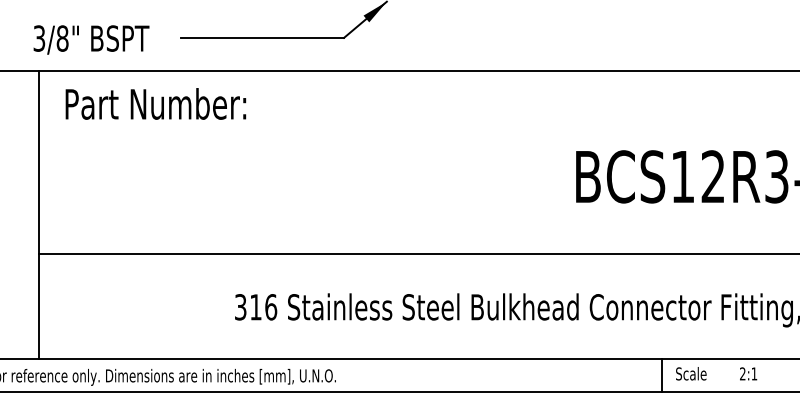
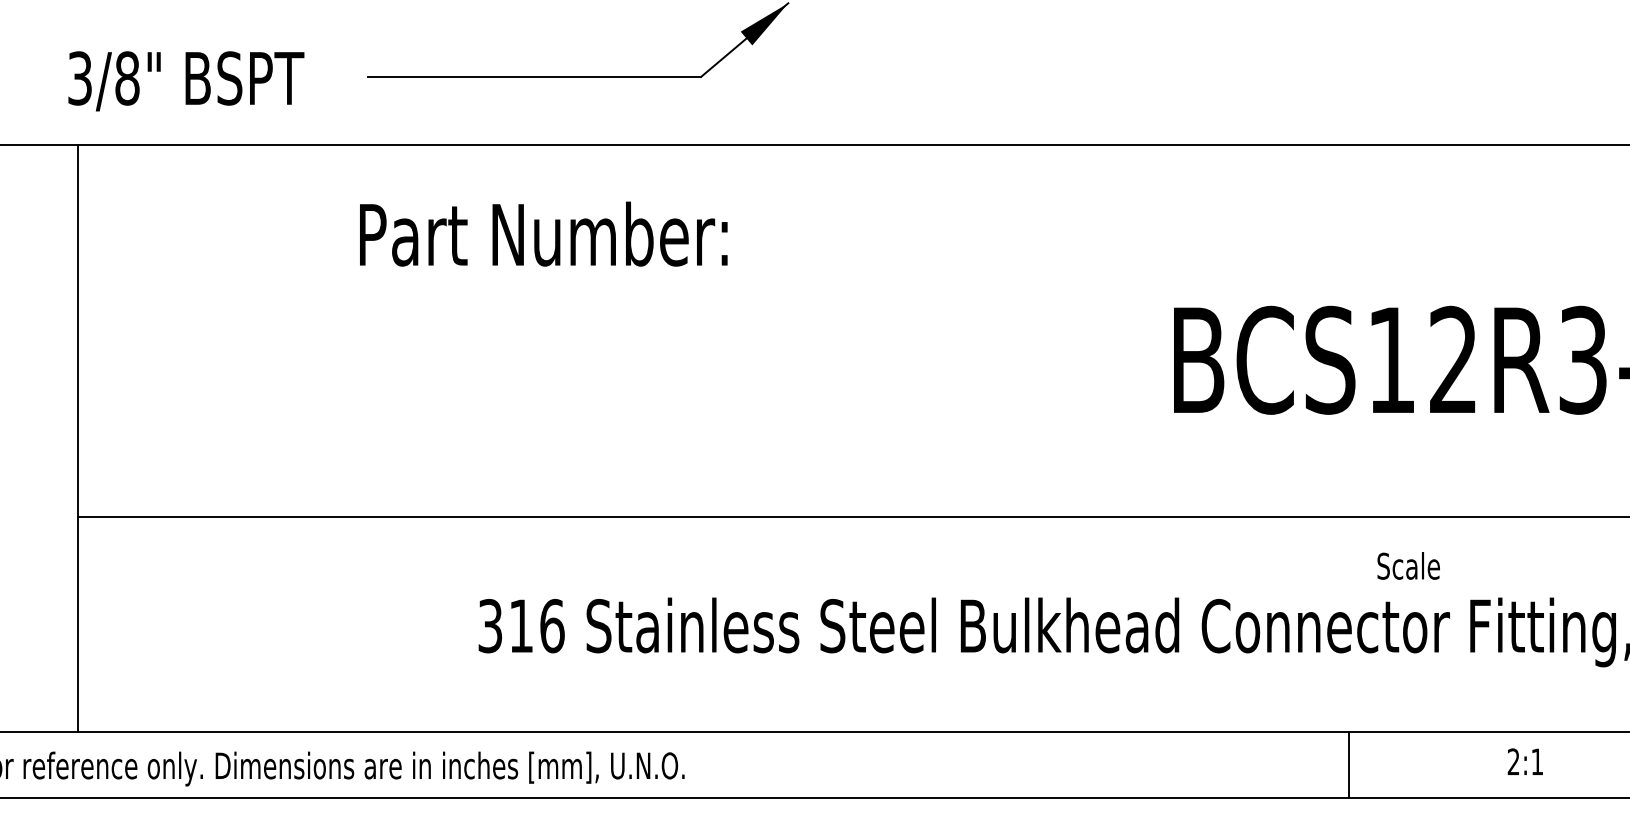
text: (155, 103) -> (542, 233), moved
text: (691, 373) -> (1409, 565), moved

